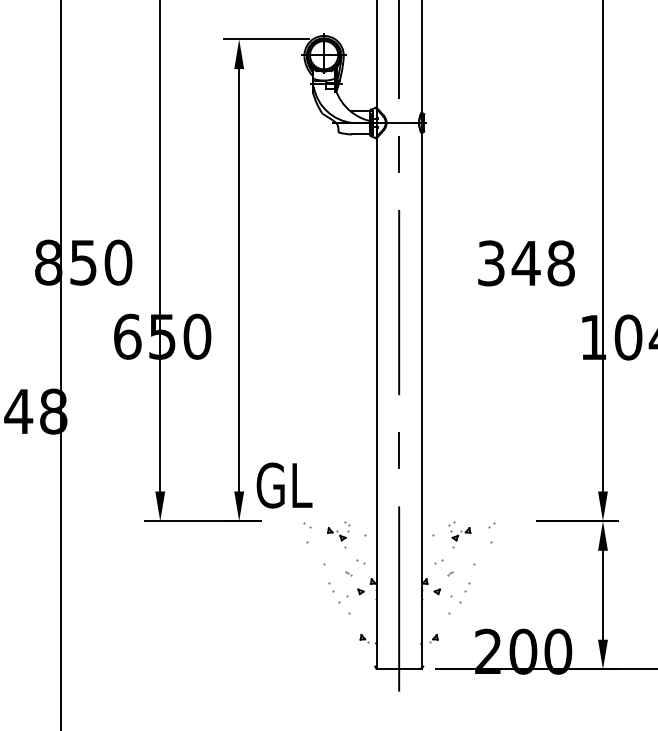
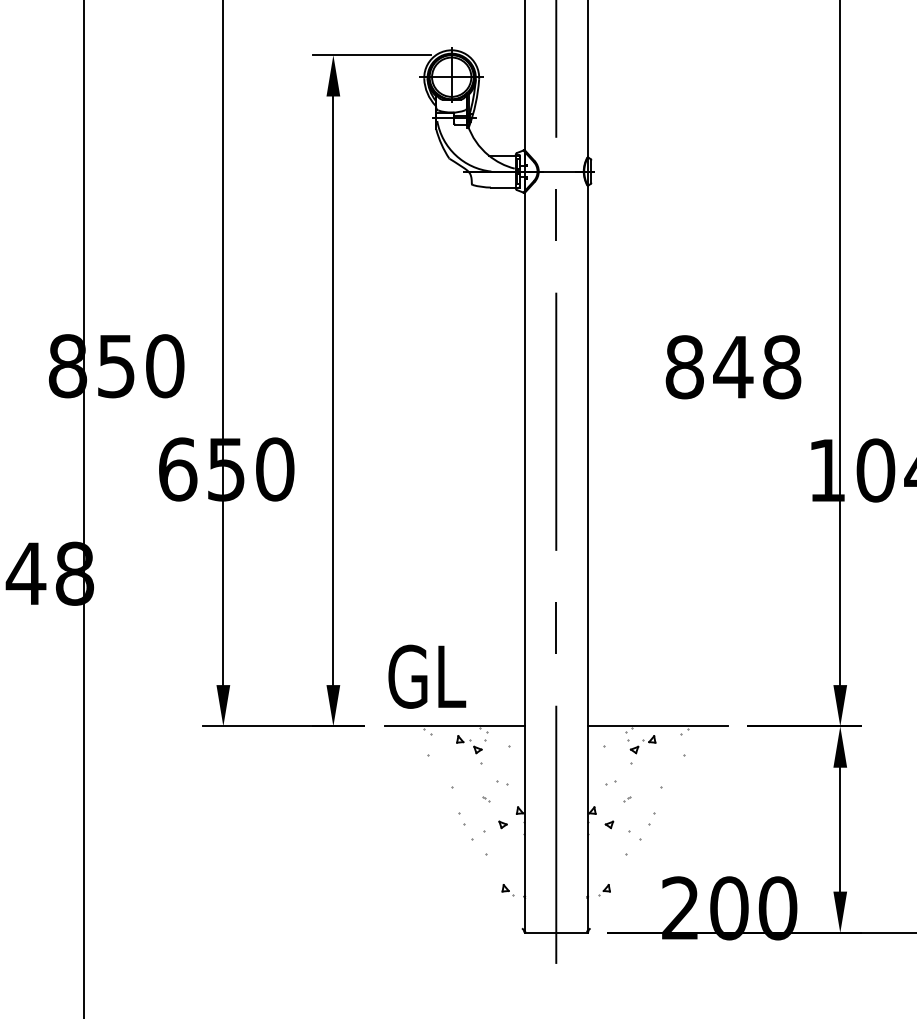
text: (491, 263) -> (684, 367), 348 -> 848
text: (284, 485) -> (427, 676), moved
line: (326, 521) -> (455, 726), added
line: (471, 521) -> (657, 726), added

